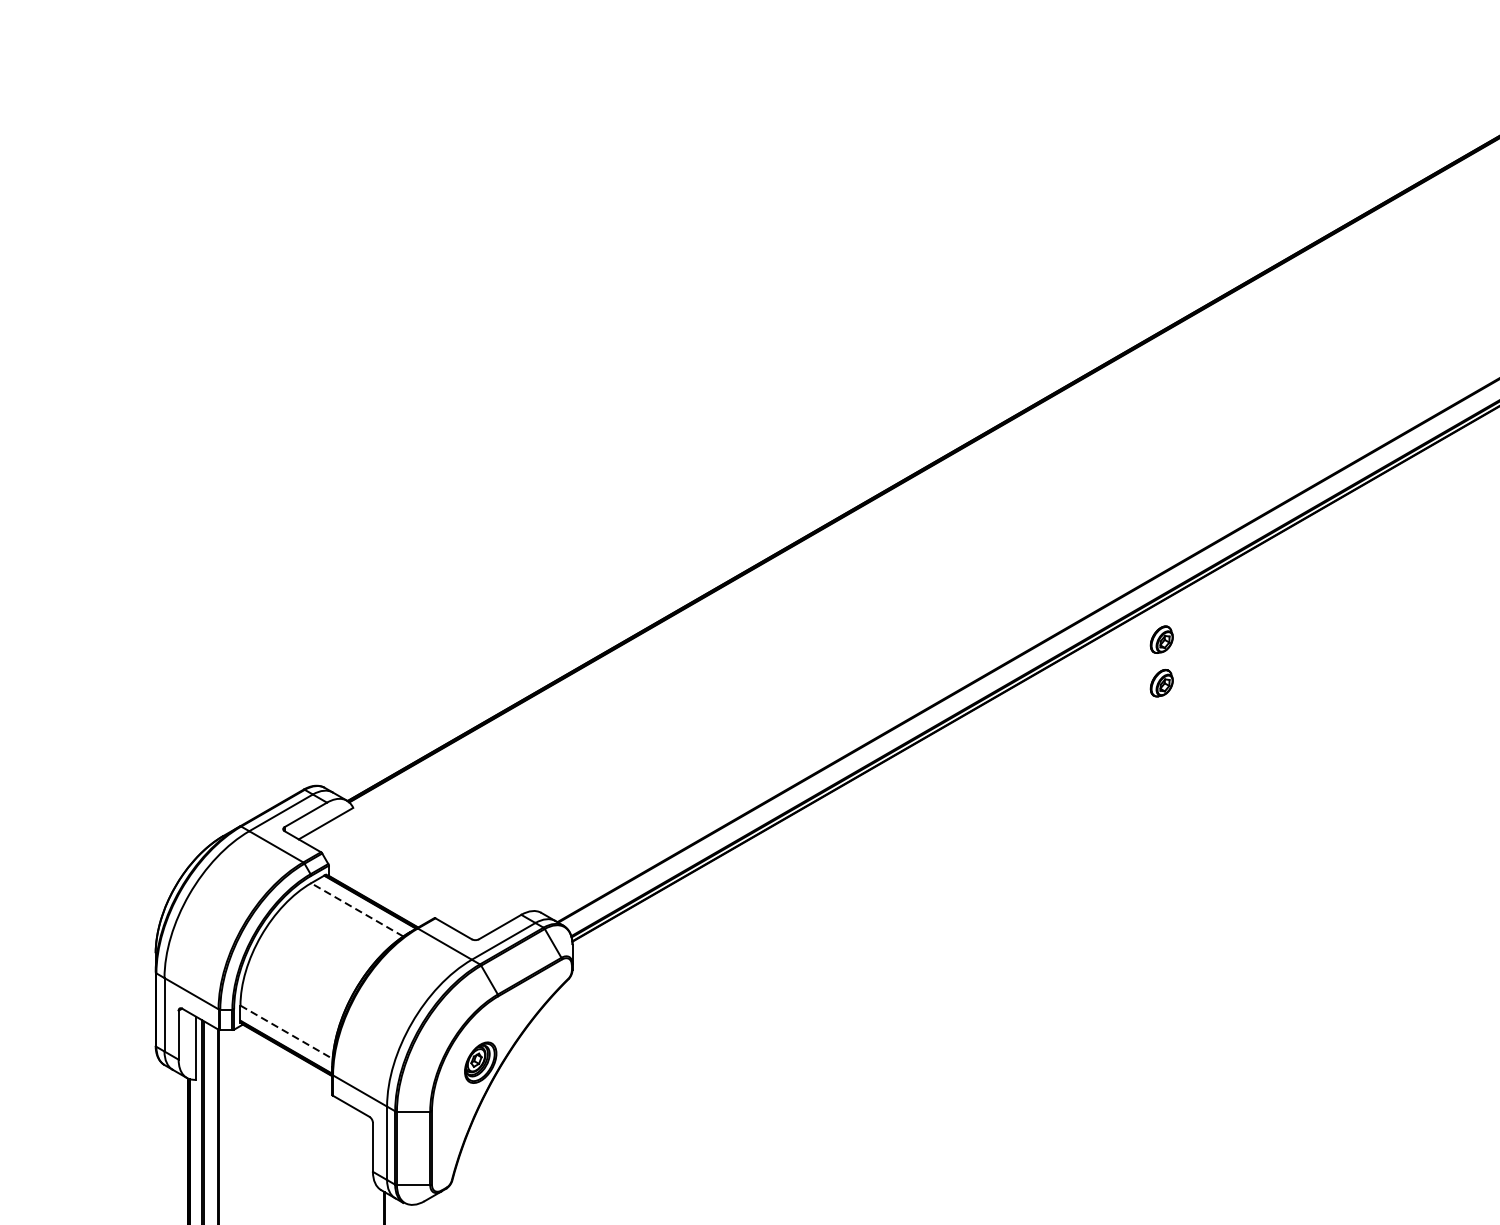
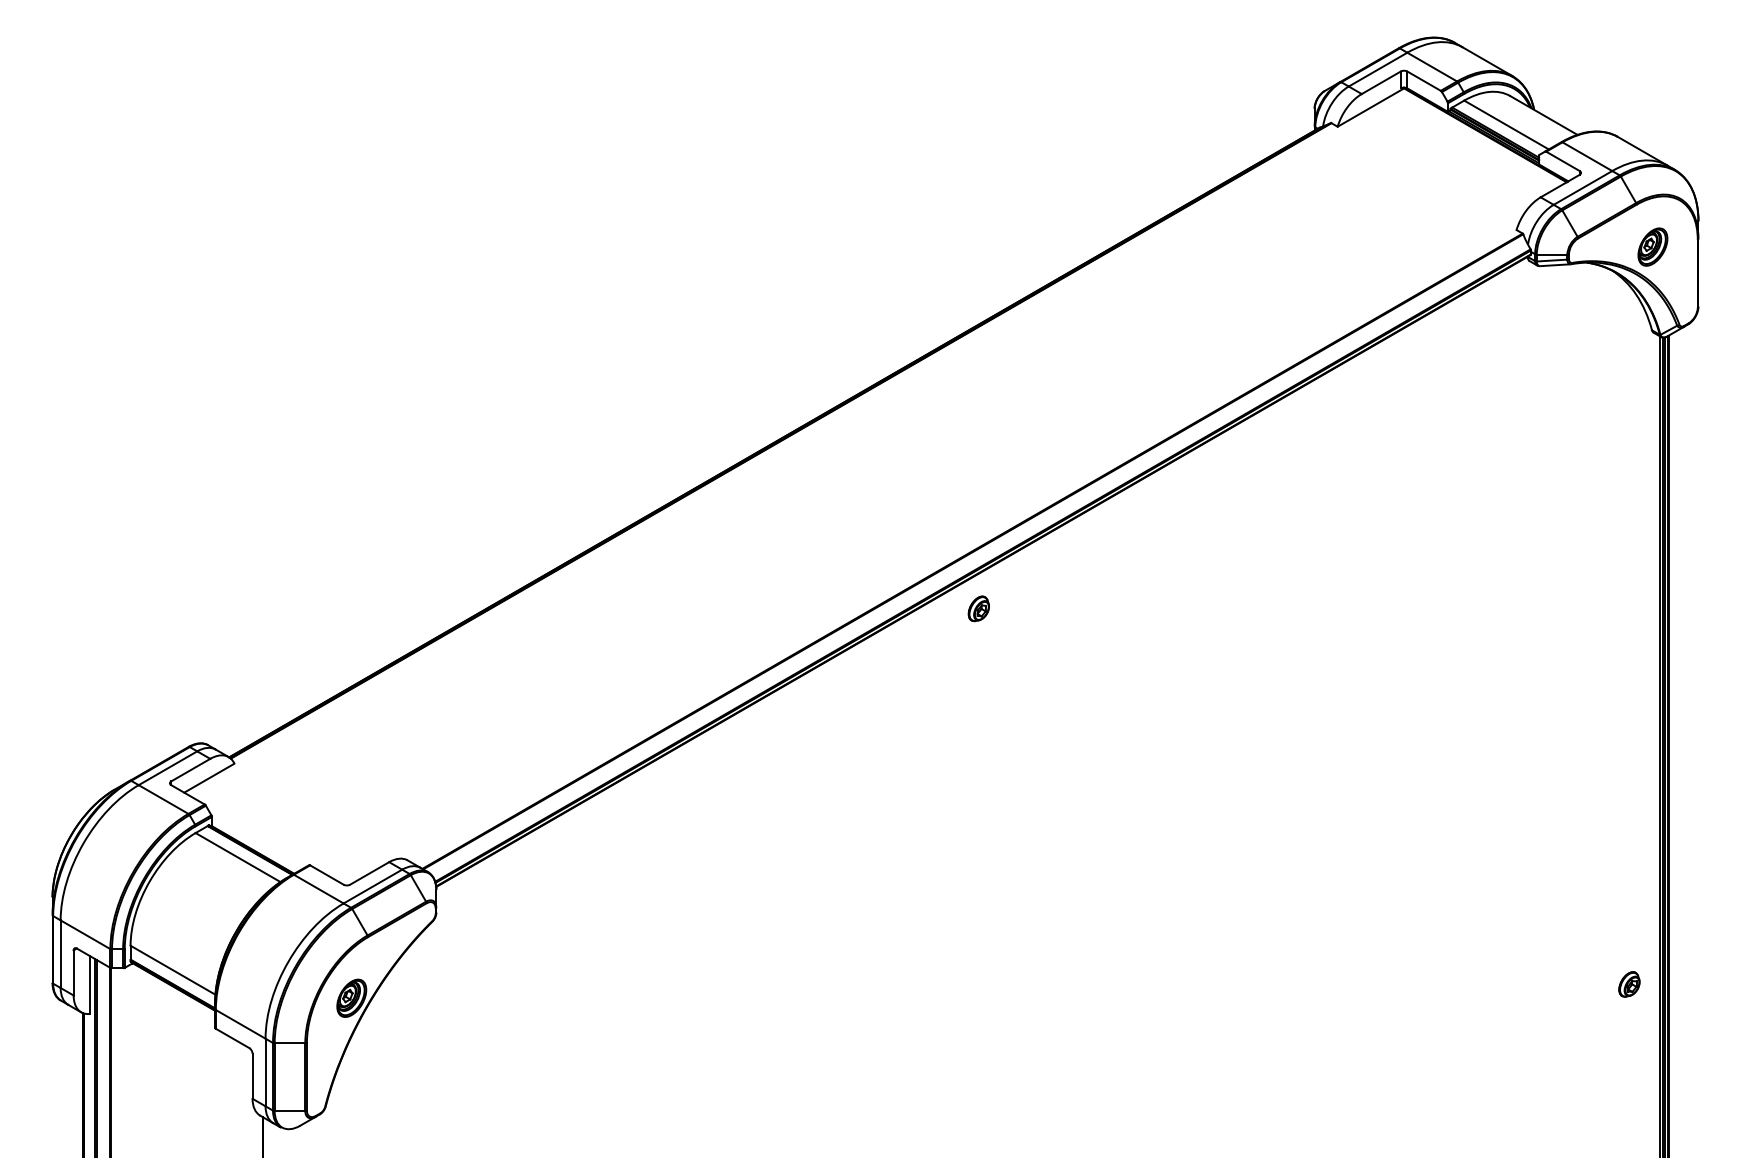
part: (1161, 682) -> (978, 648), removed
line: (356, 909) -> (237, 857), dashed -> solid
line: (287, 1032) -> (173, 970), dashed -> solid

